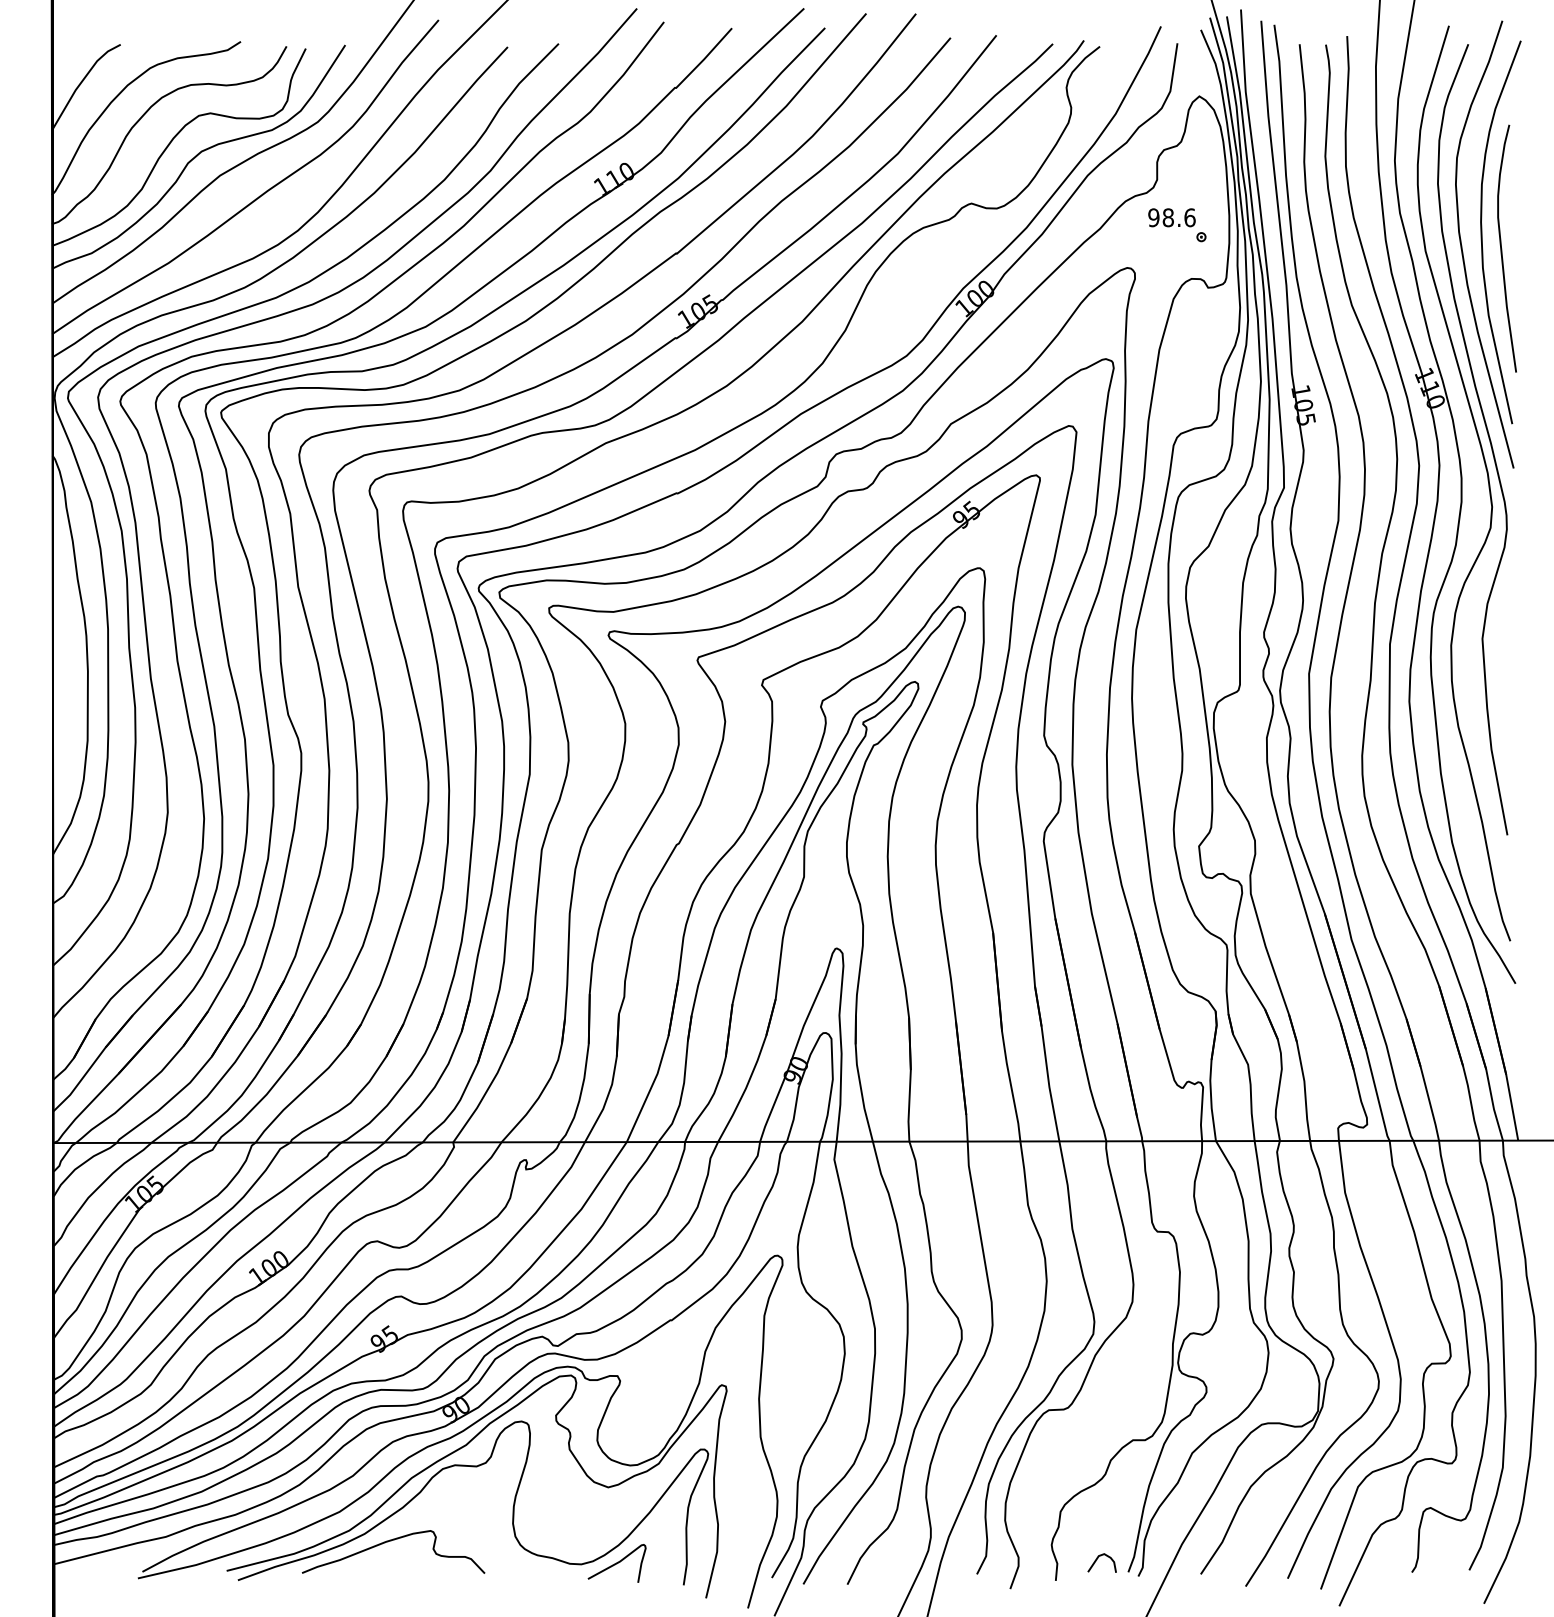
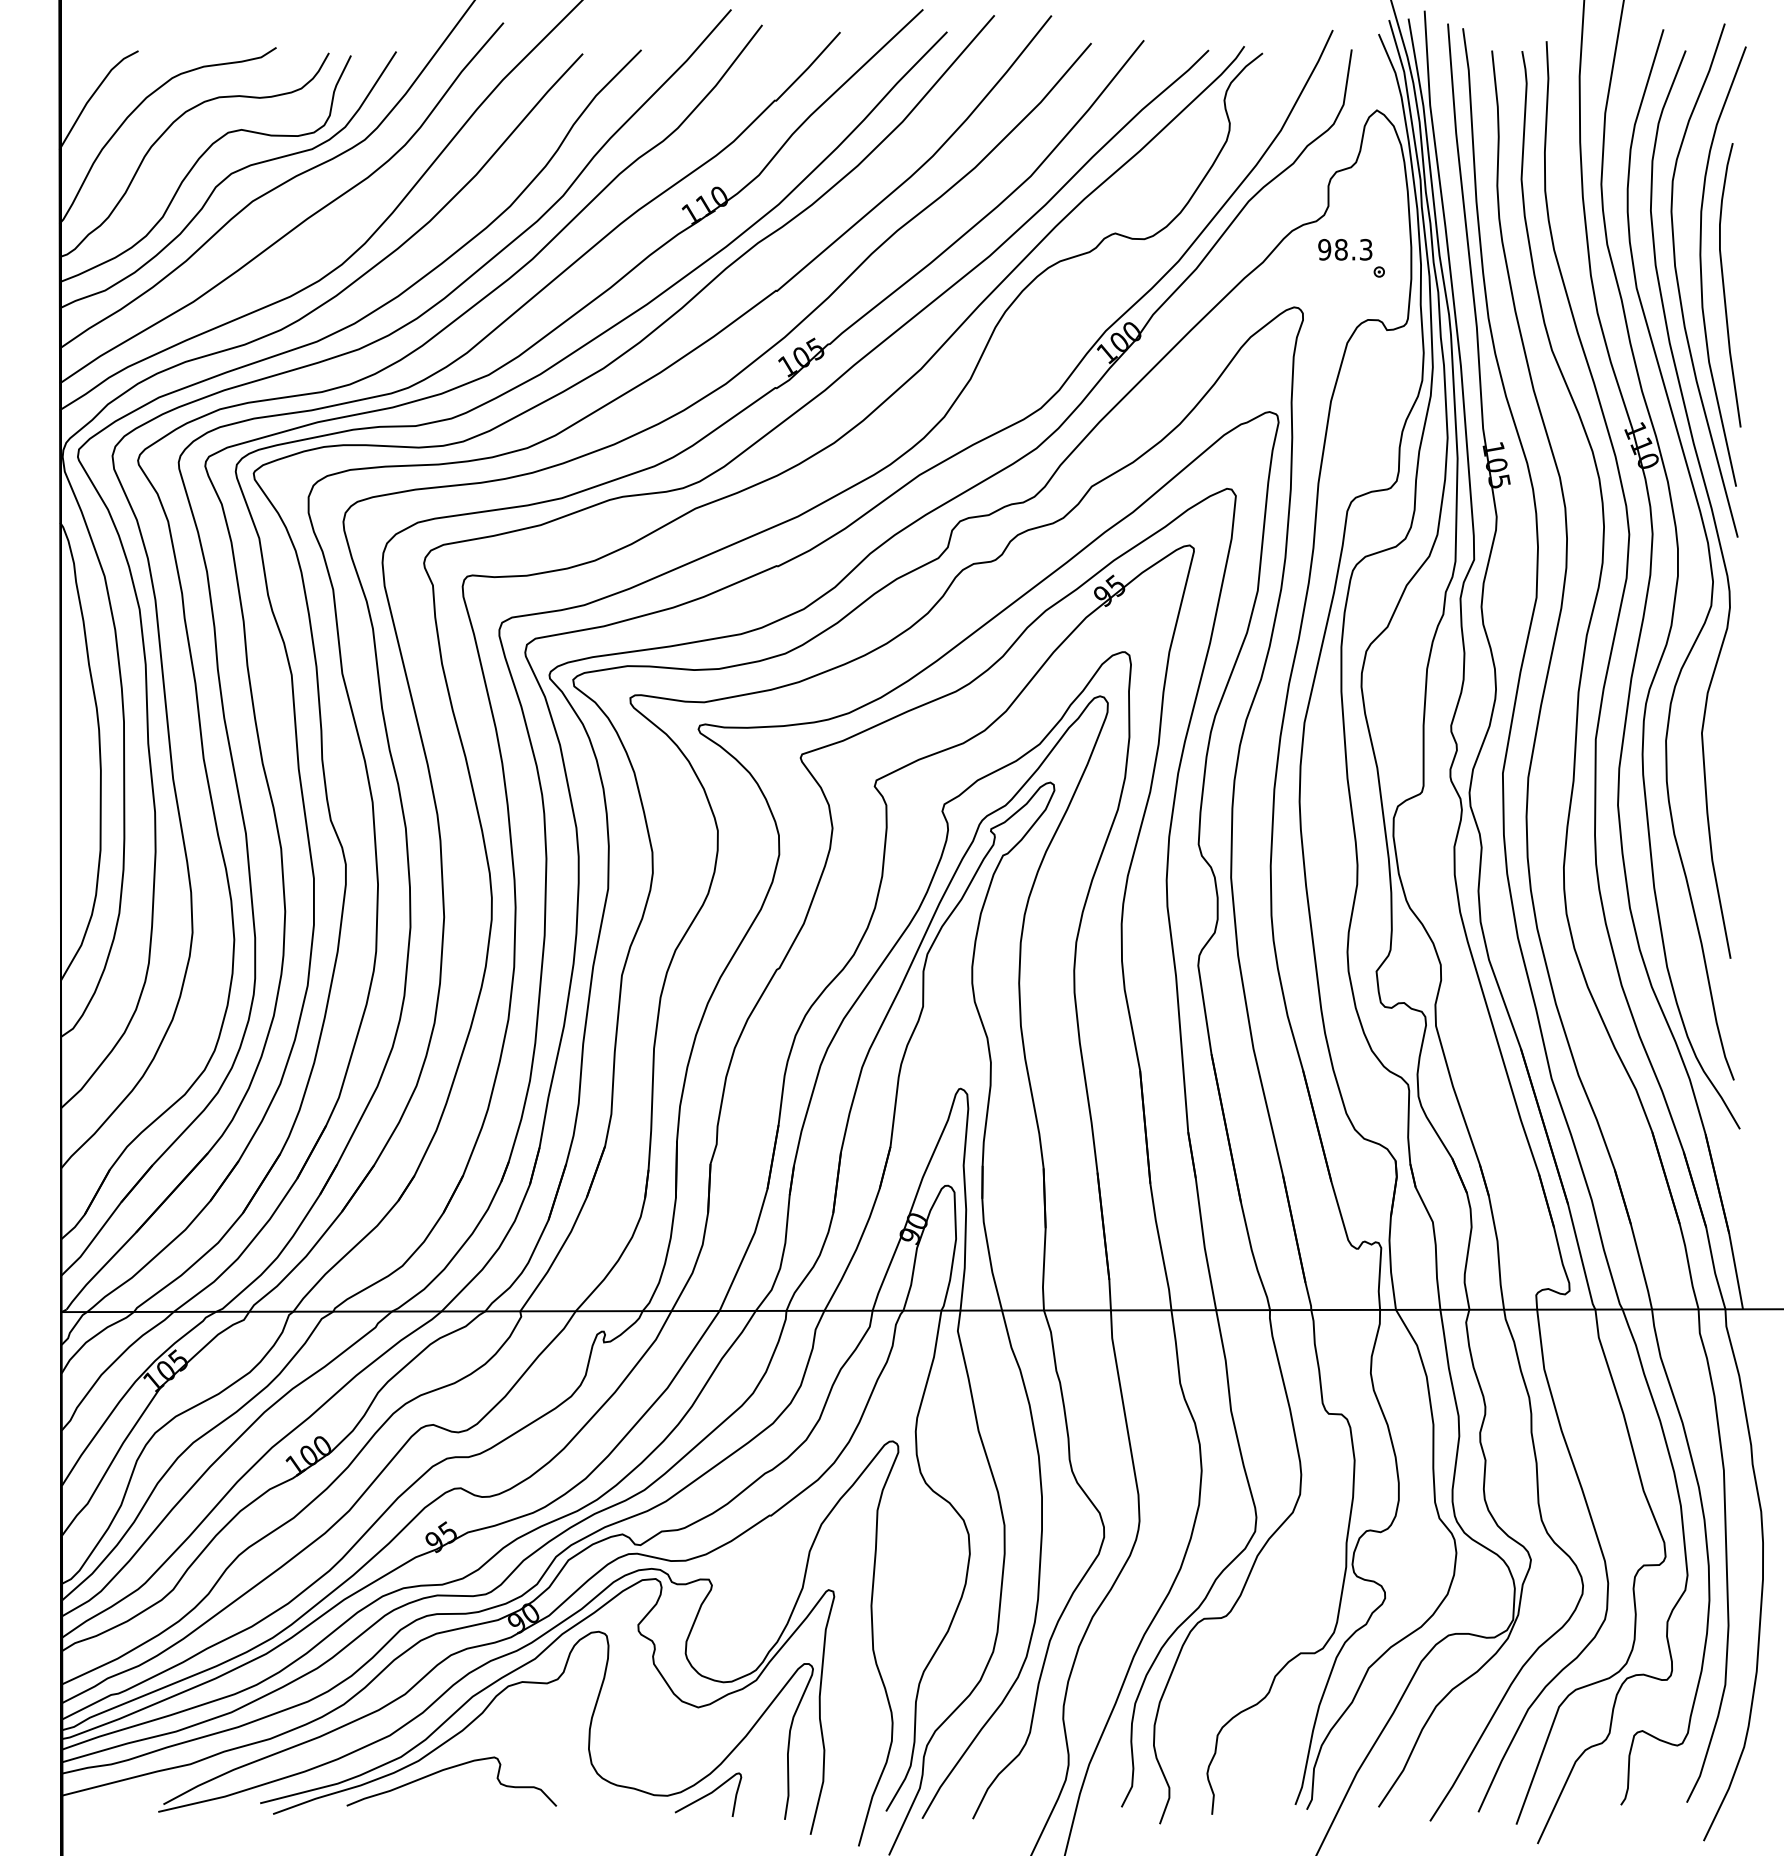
text: (1189, 217) -> (1365, 249), 98.6 -> 98.3
curve: (1097, 1560) -> (1259, 1791), removed

